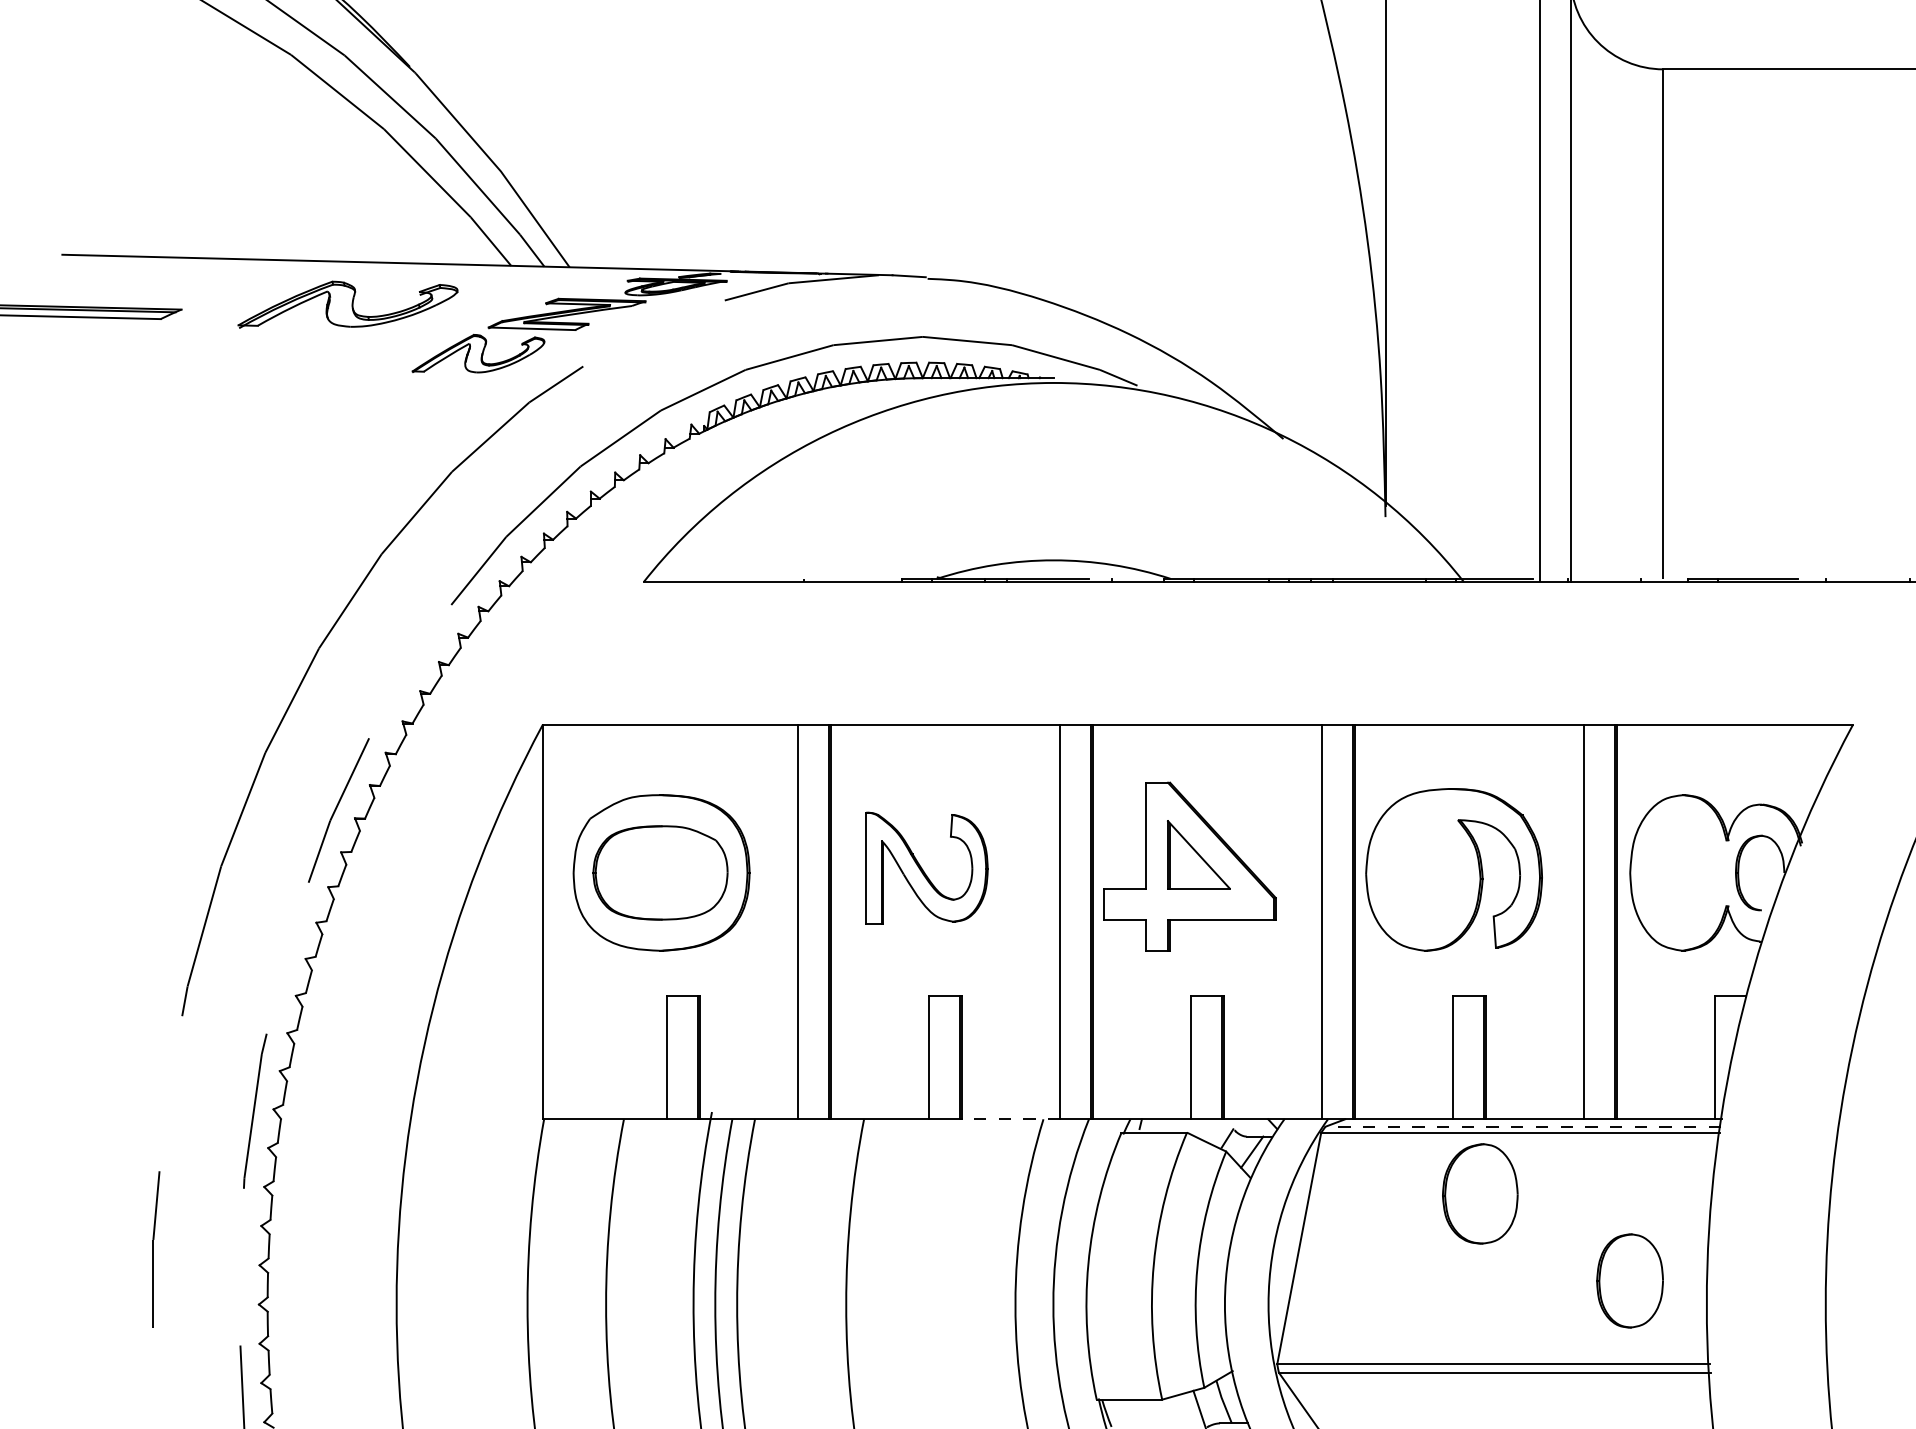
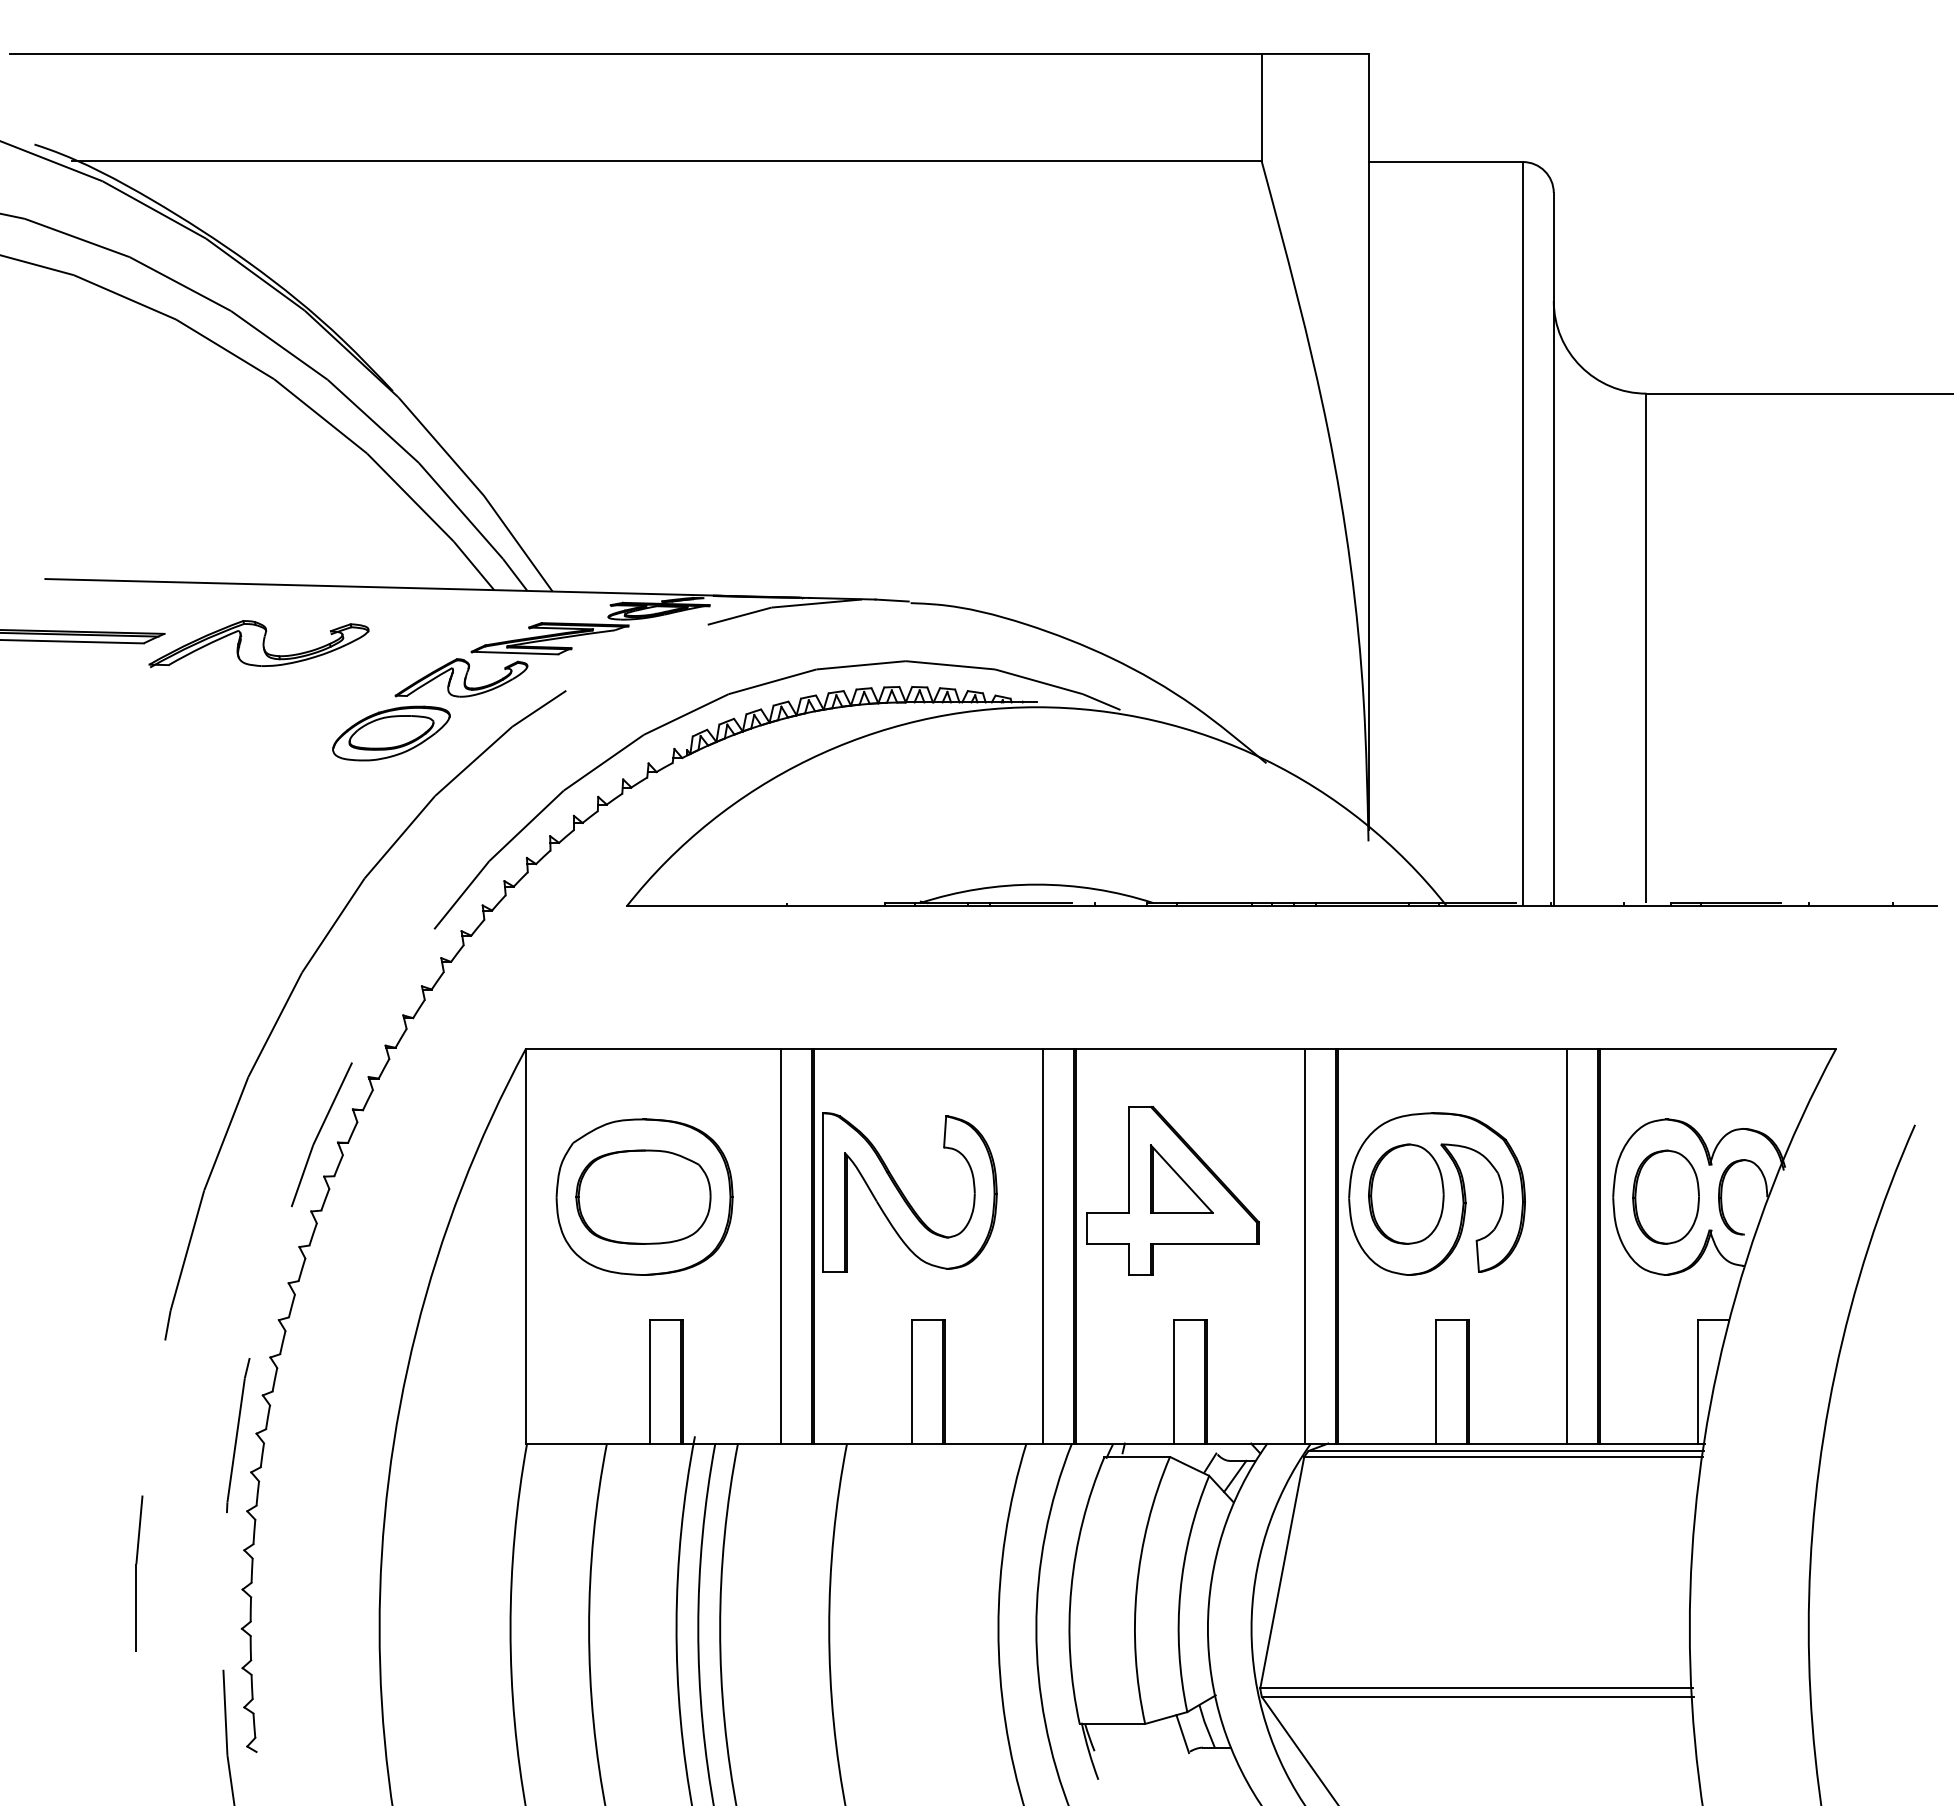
part: (347, 305) -> (258, 644), moved
part: (408, 409) -> (391, 733), added
part: (926, 868) -> (909, 1192), size x1.43
line: (1010, 1119) -> (993, 1443), dashed -> solid
line: (1523, 1126) -> (1506, 1450), dashed -> solid
part: (1480, 1193) -> (1406, 1193), moved
part: (1629, 1280) -> (1665, 1196), moved

